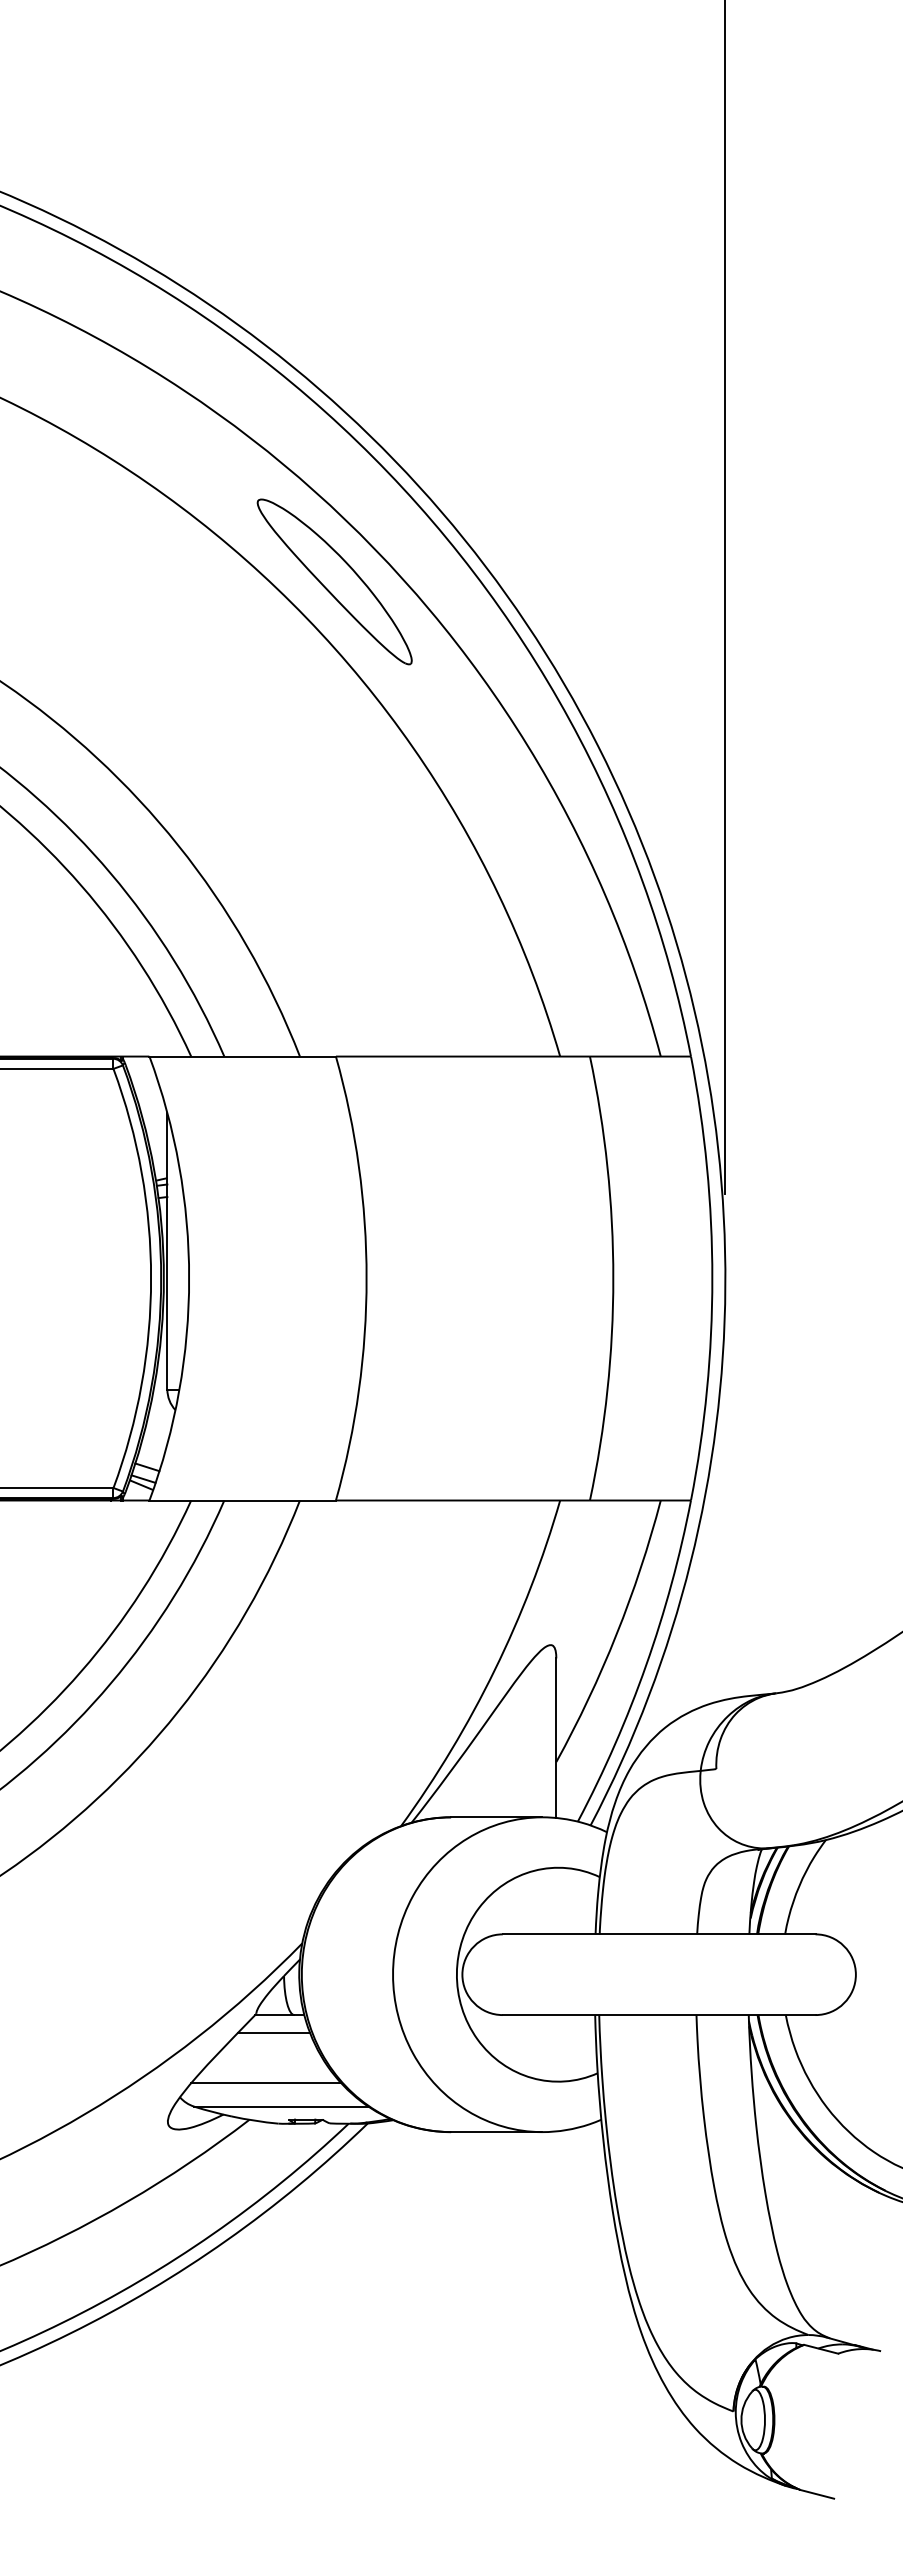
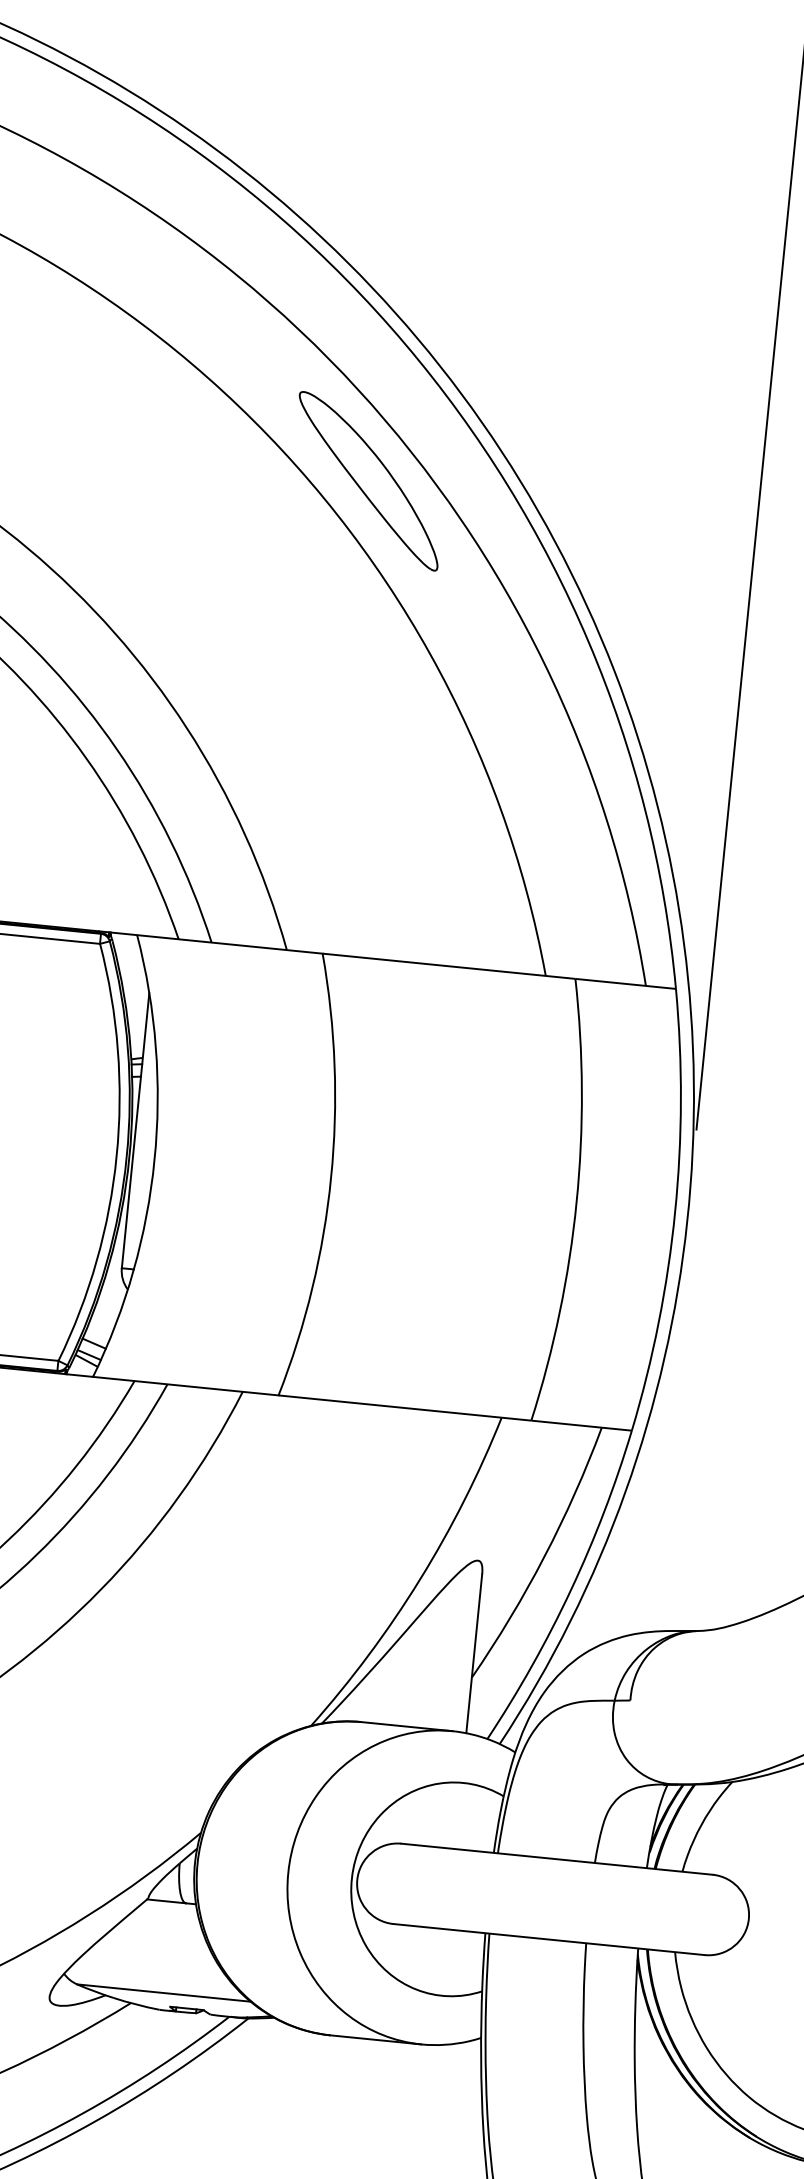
line: (273, 2032) -> (163, 1918), removed
line: (265, 2082) -> (150, 1967), removed

